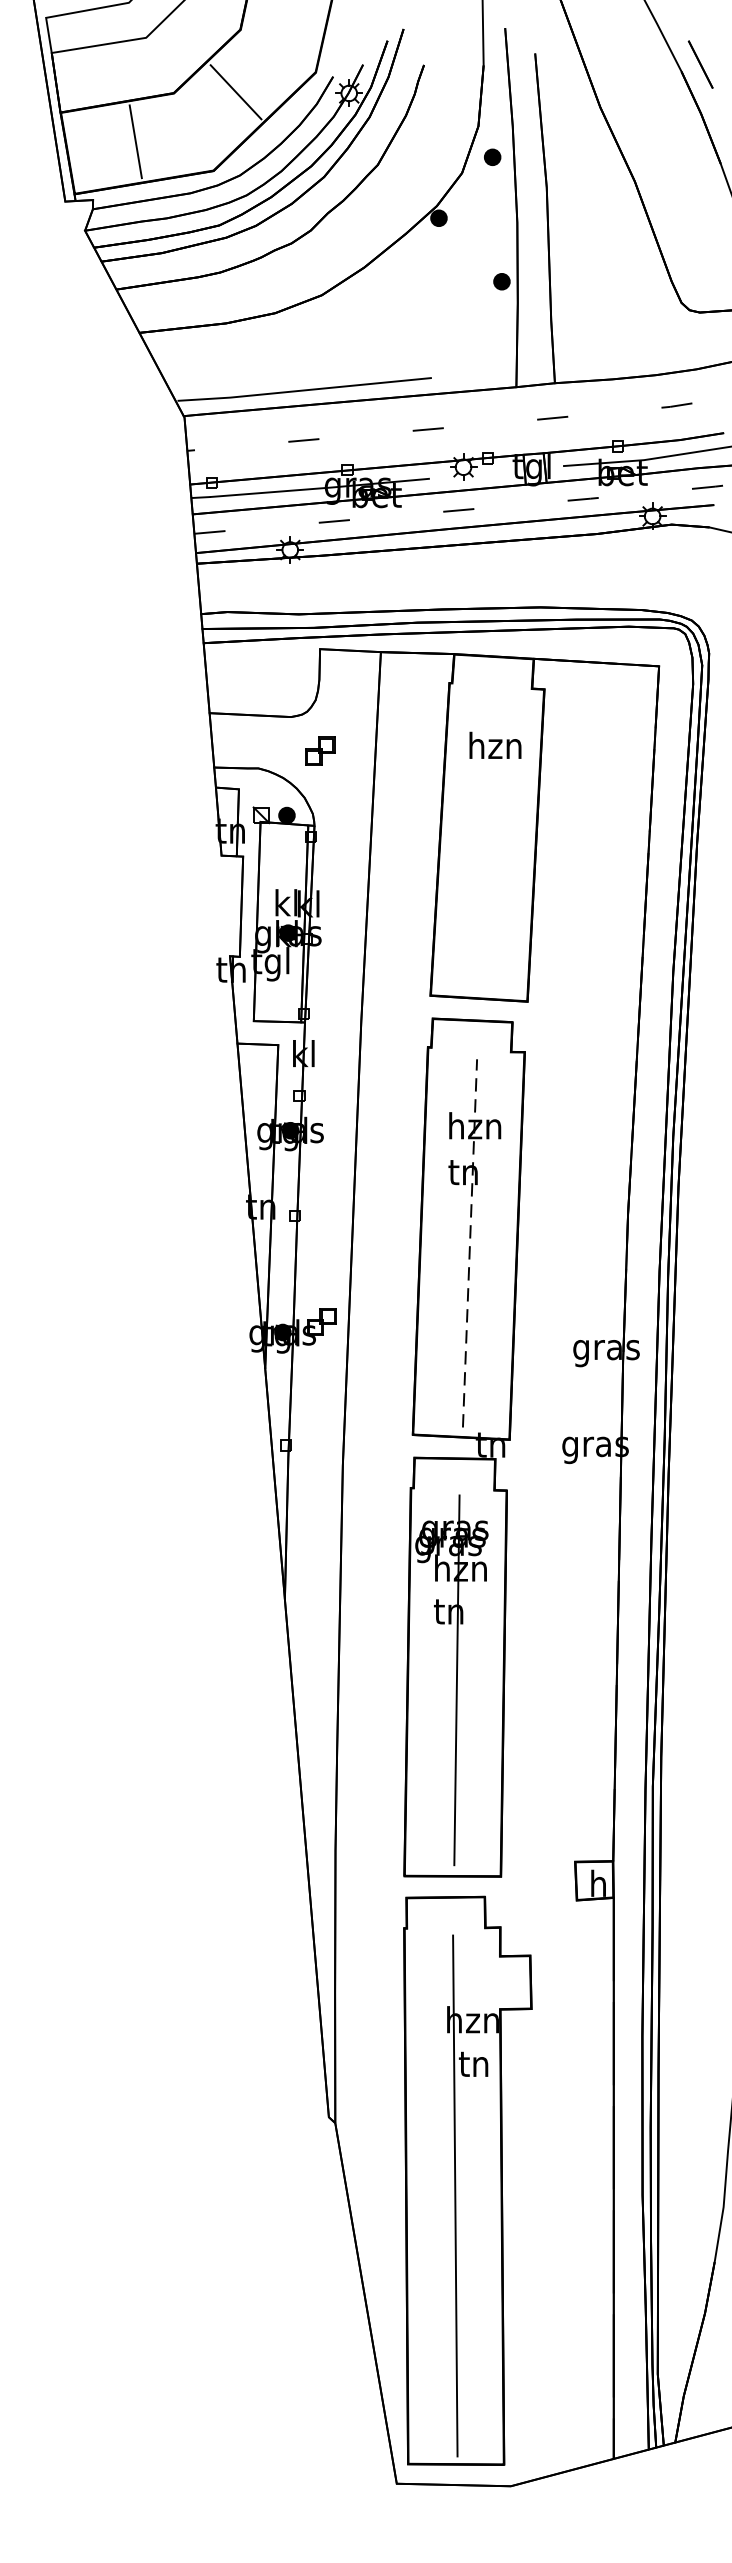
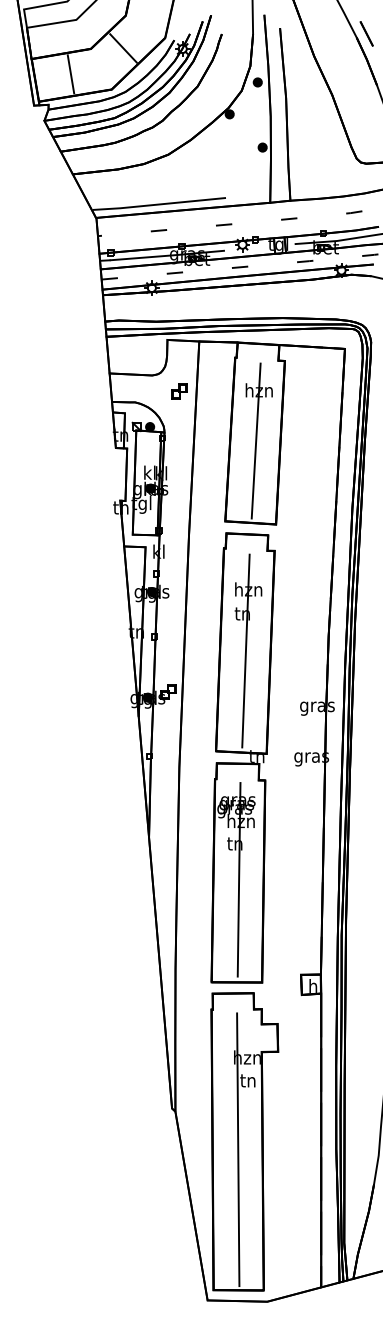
part: (320, 751) -> (179, 391), moved
line: (488, 841) -> (255, 440), added
line: (469, 1242) -> (245, 650), dashed -> solid

